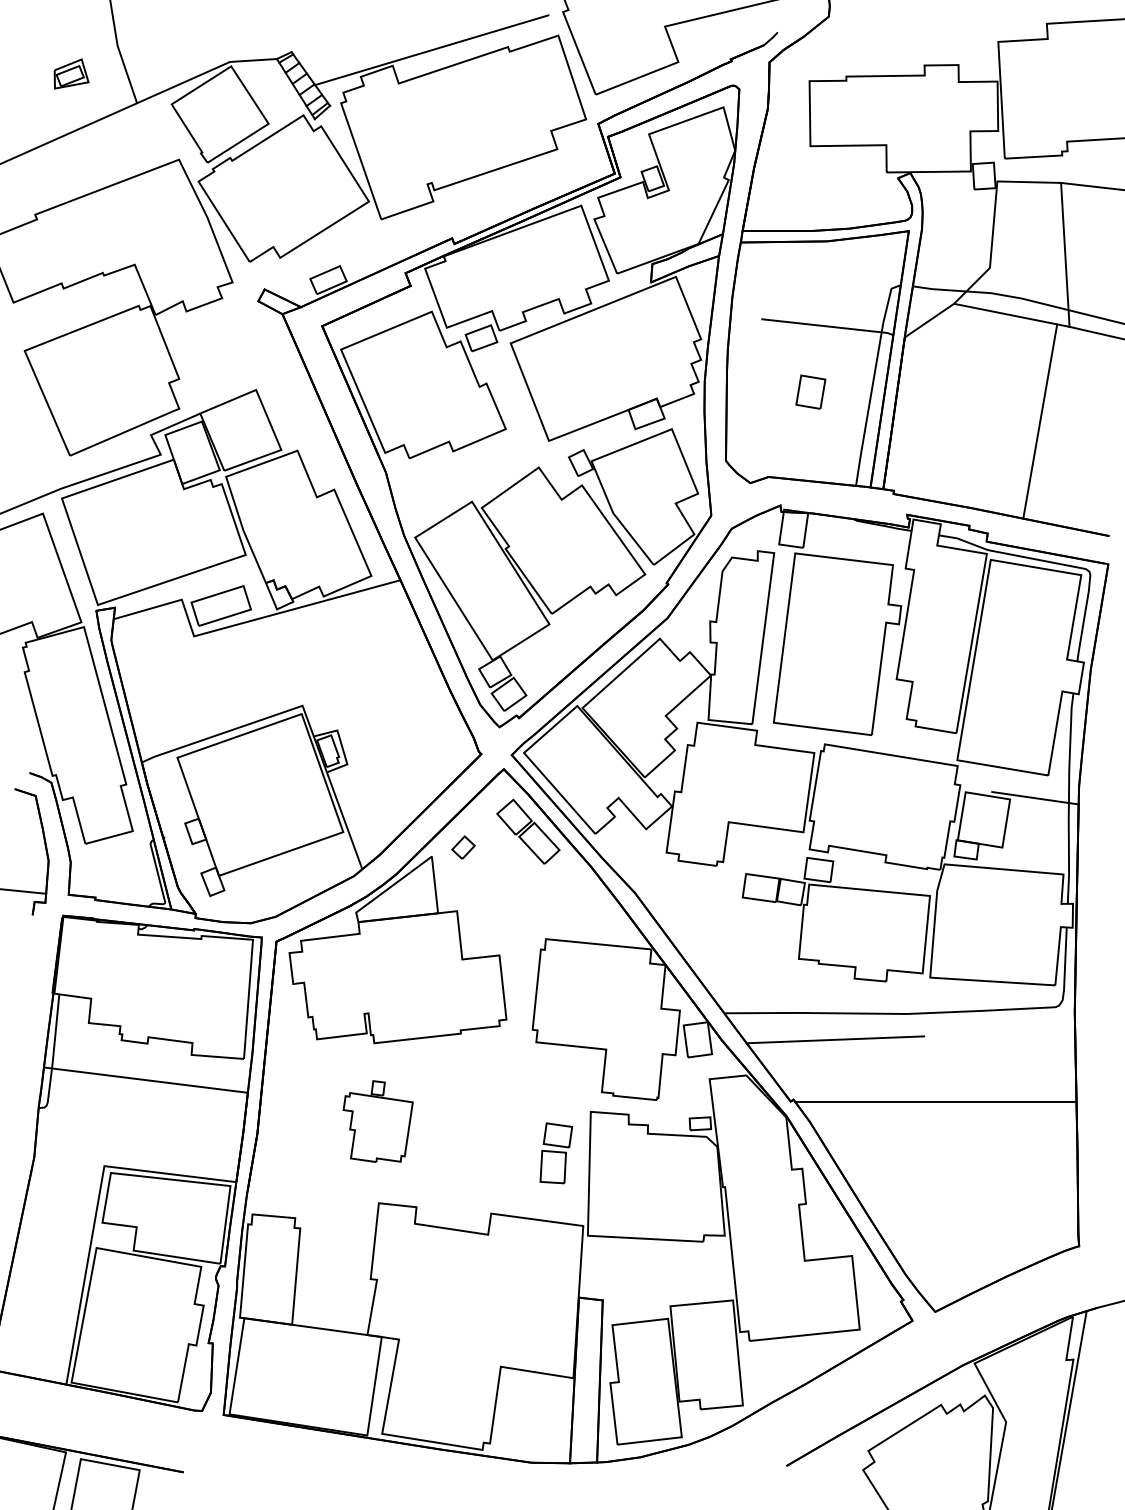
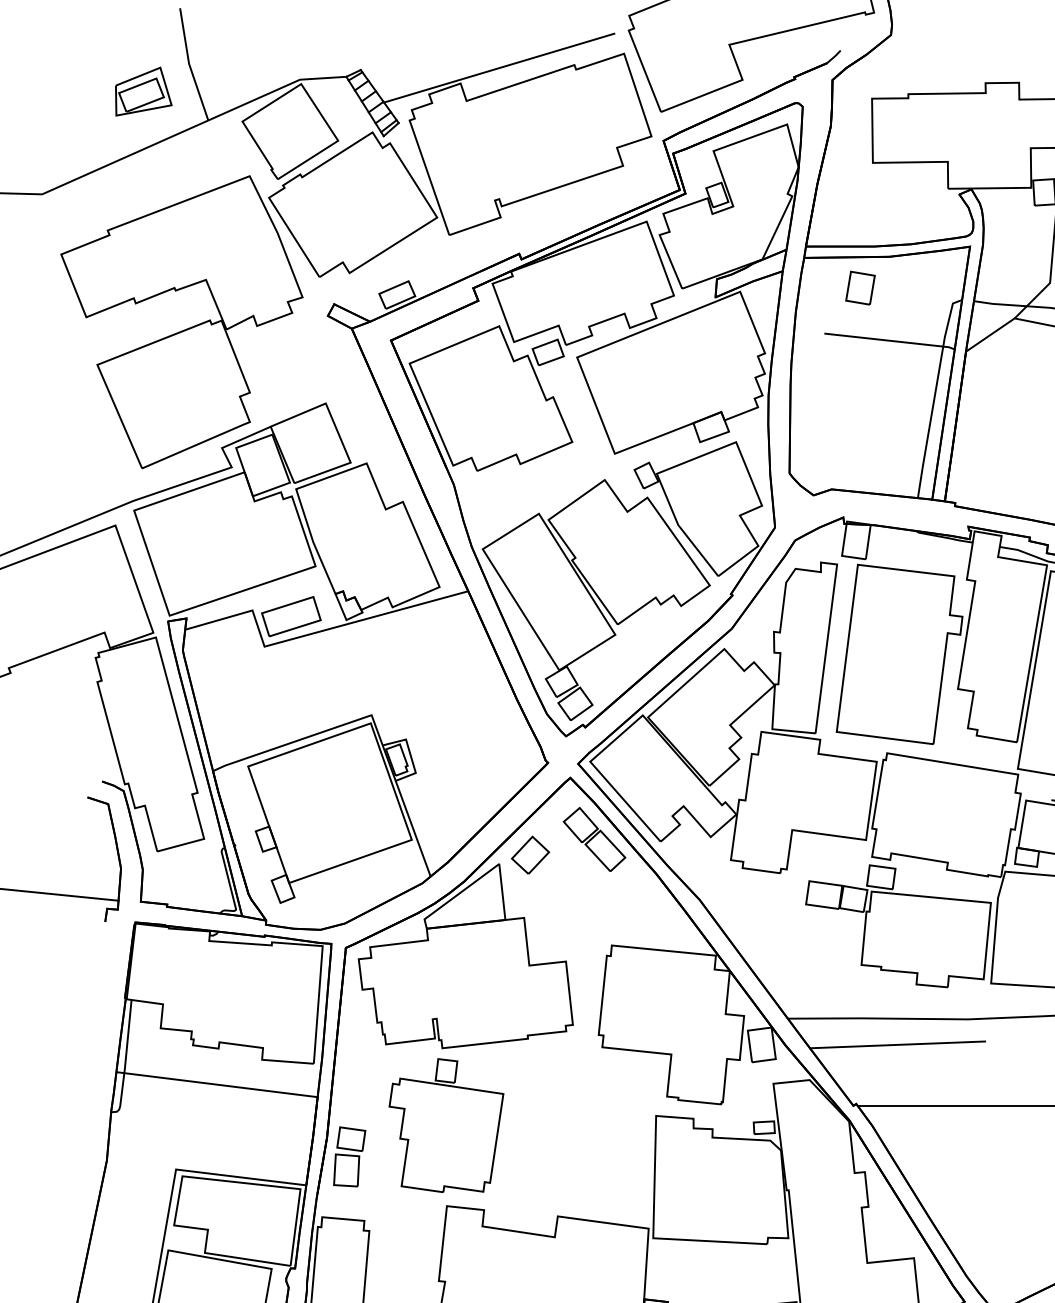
part: (71, 73) -> (143, 91), size x1.67
part: (810, 391) -> (860, 287), moved
part: (463, 847) -> (530, 855), size x1.67
part: (377, 1121) -> (445, 1125), size x1.67
part: (556, 1153) -> (349, 1157), moved

